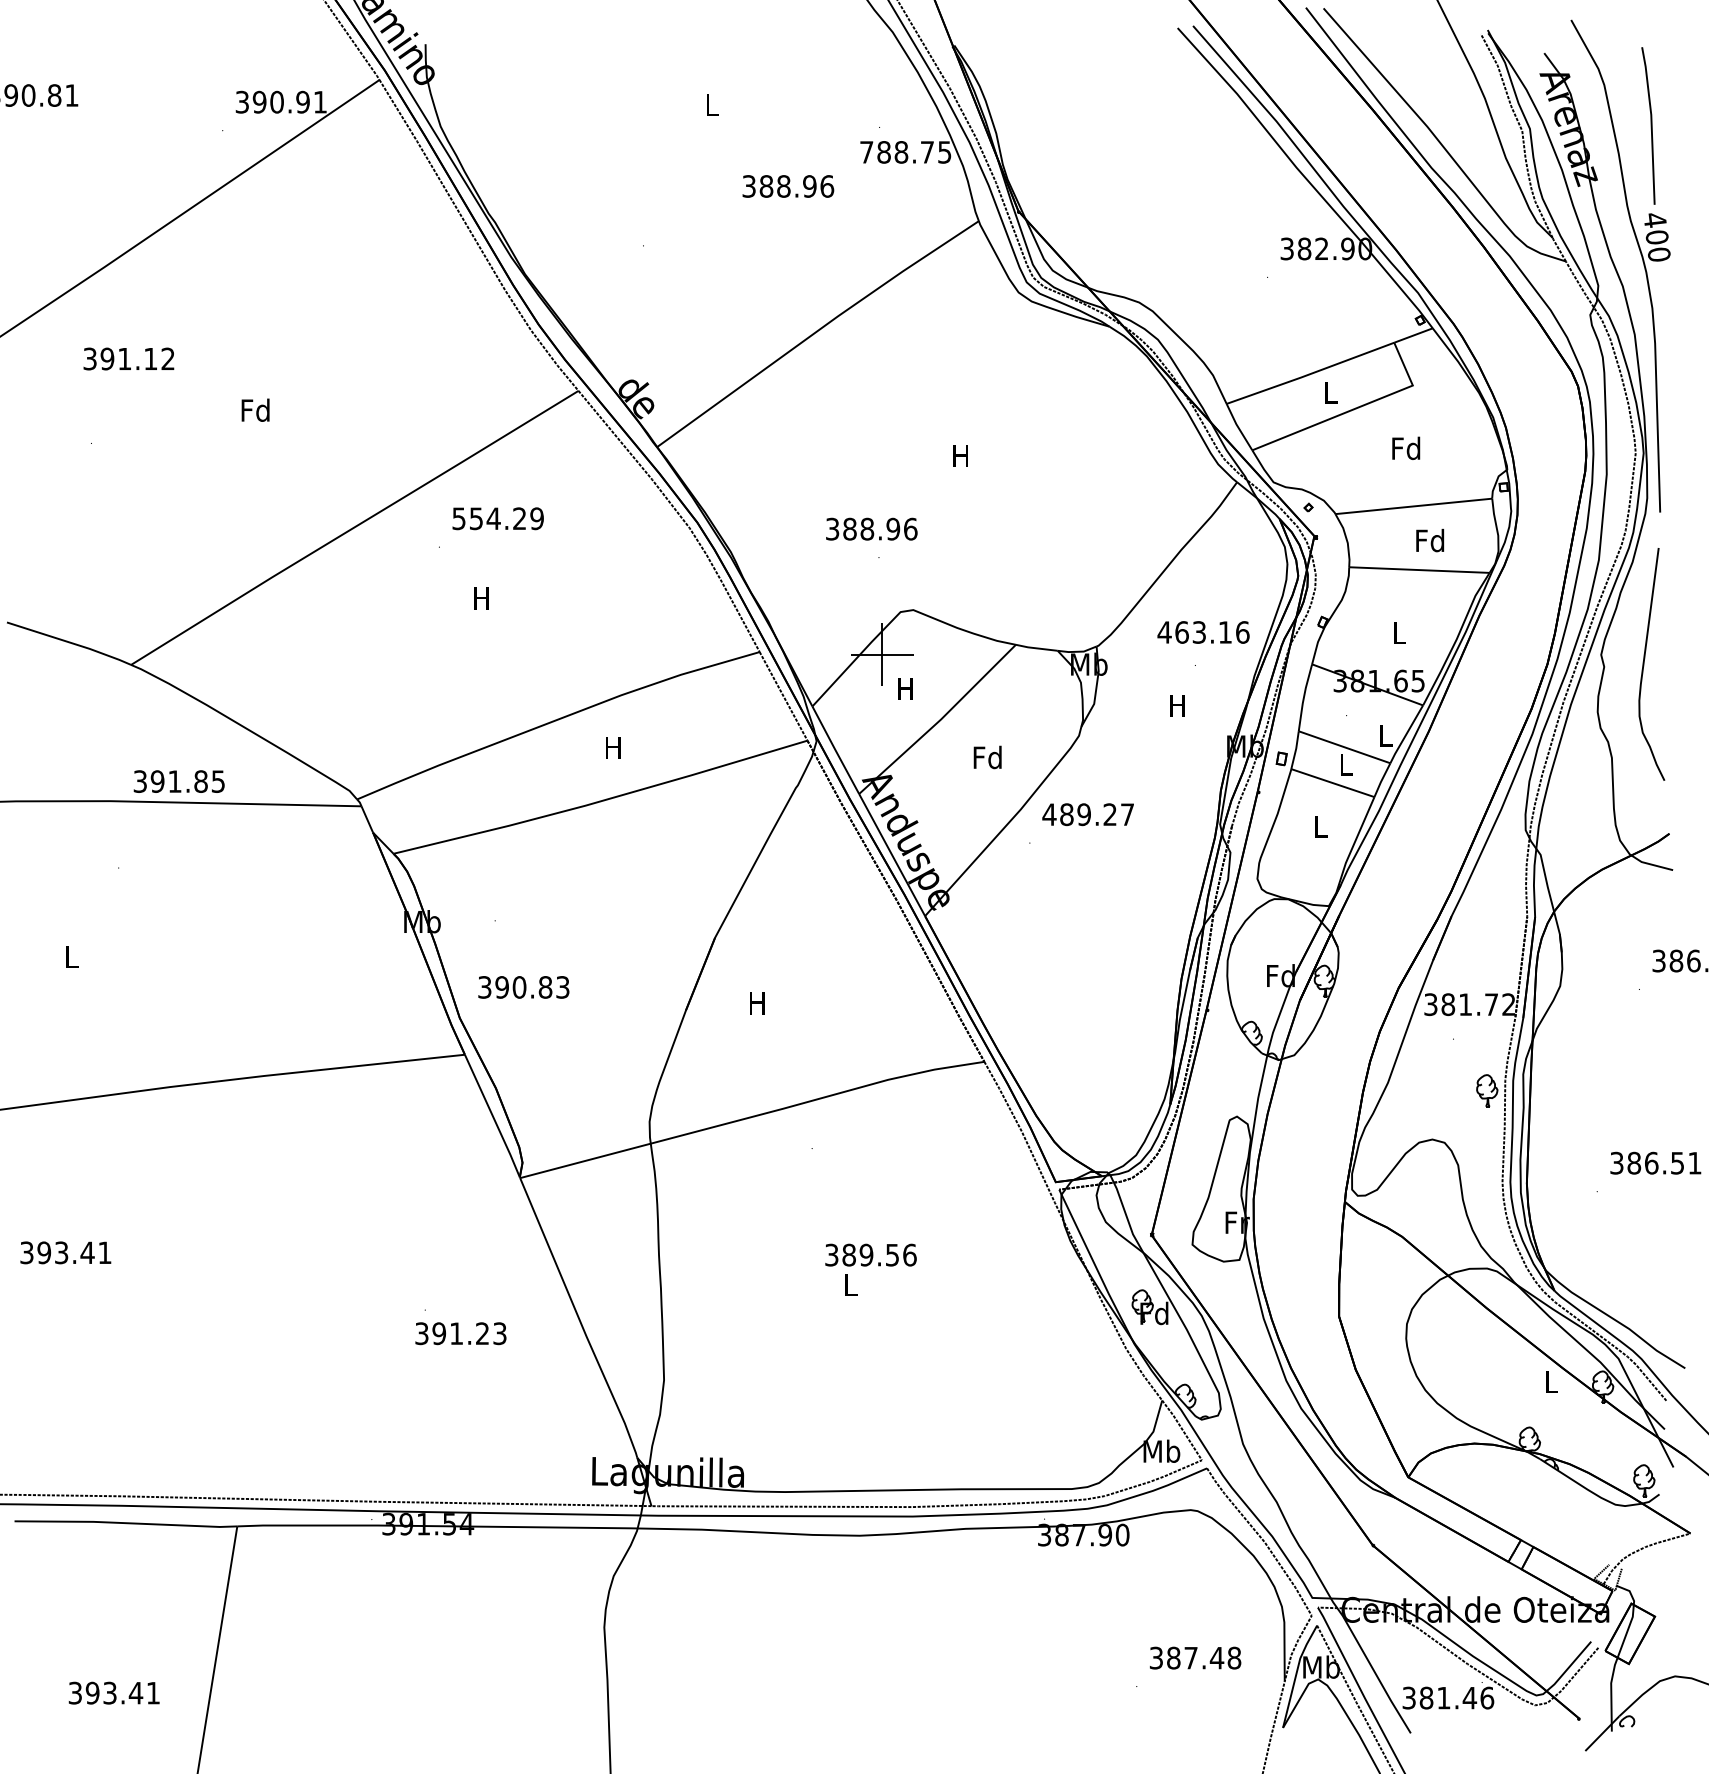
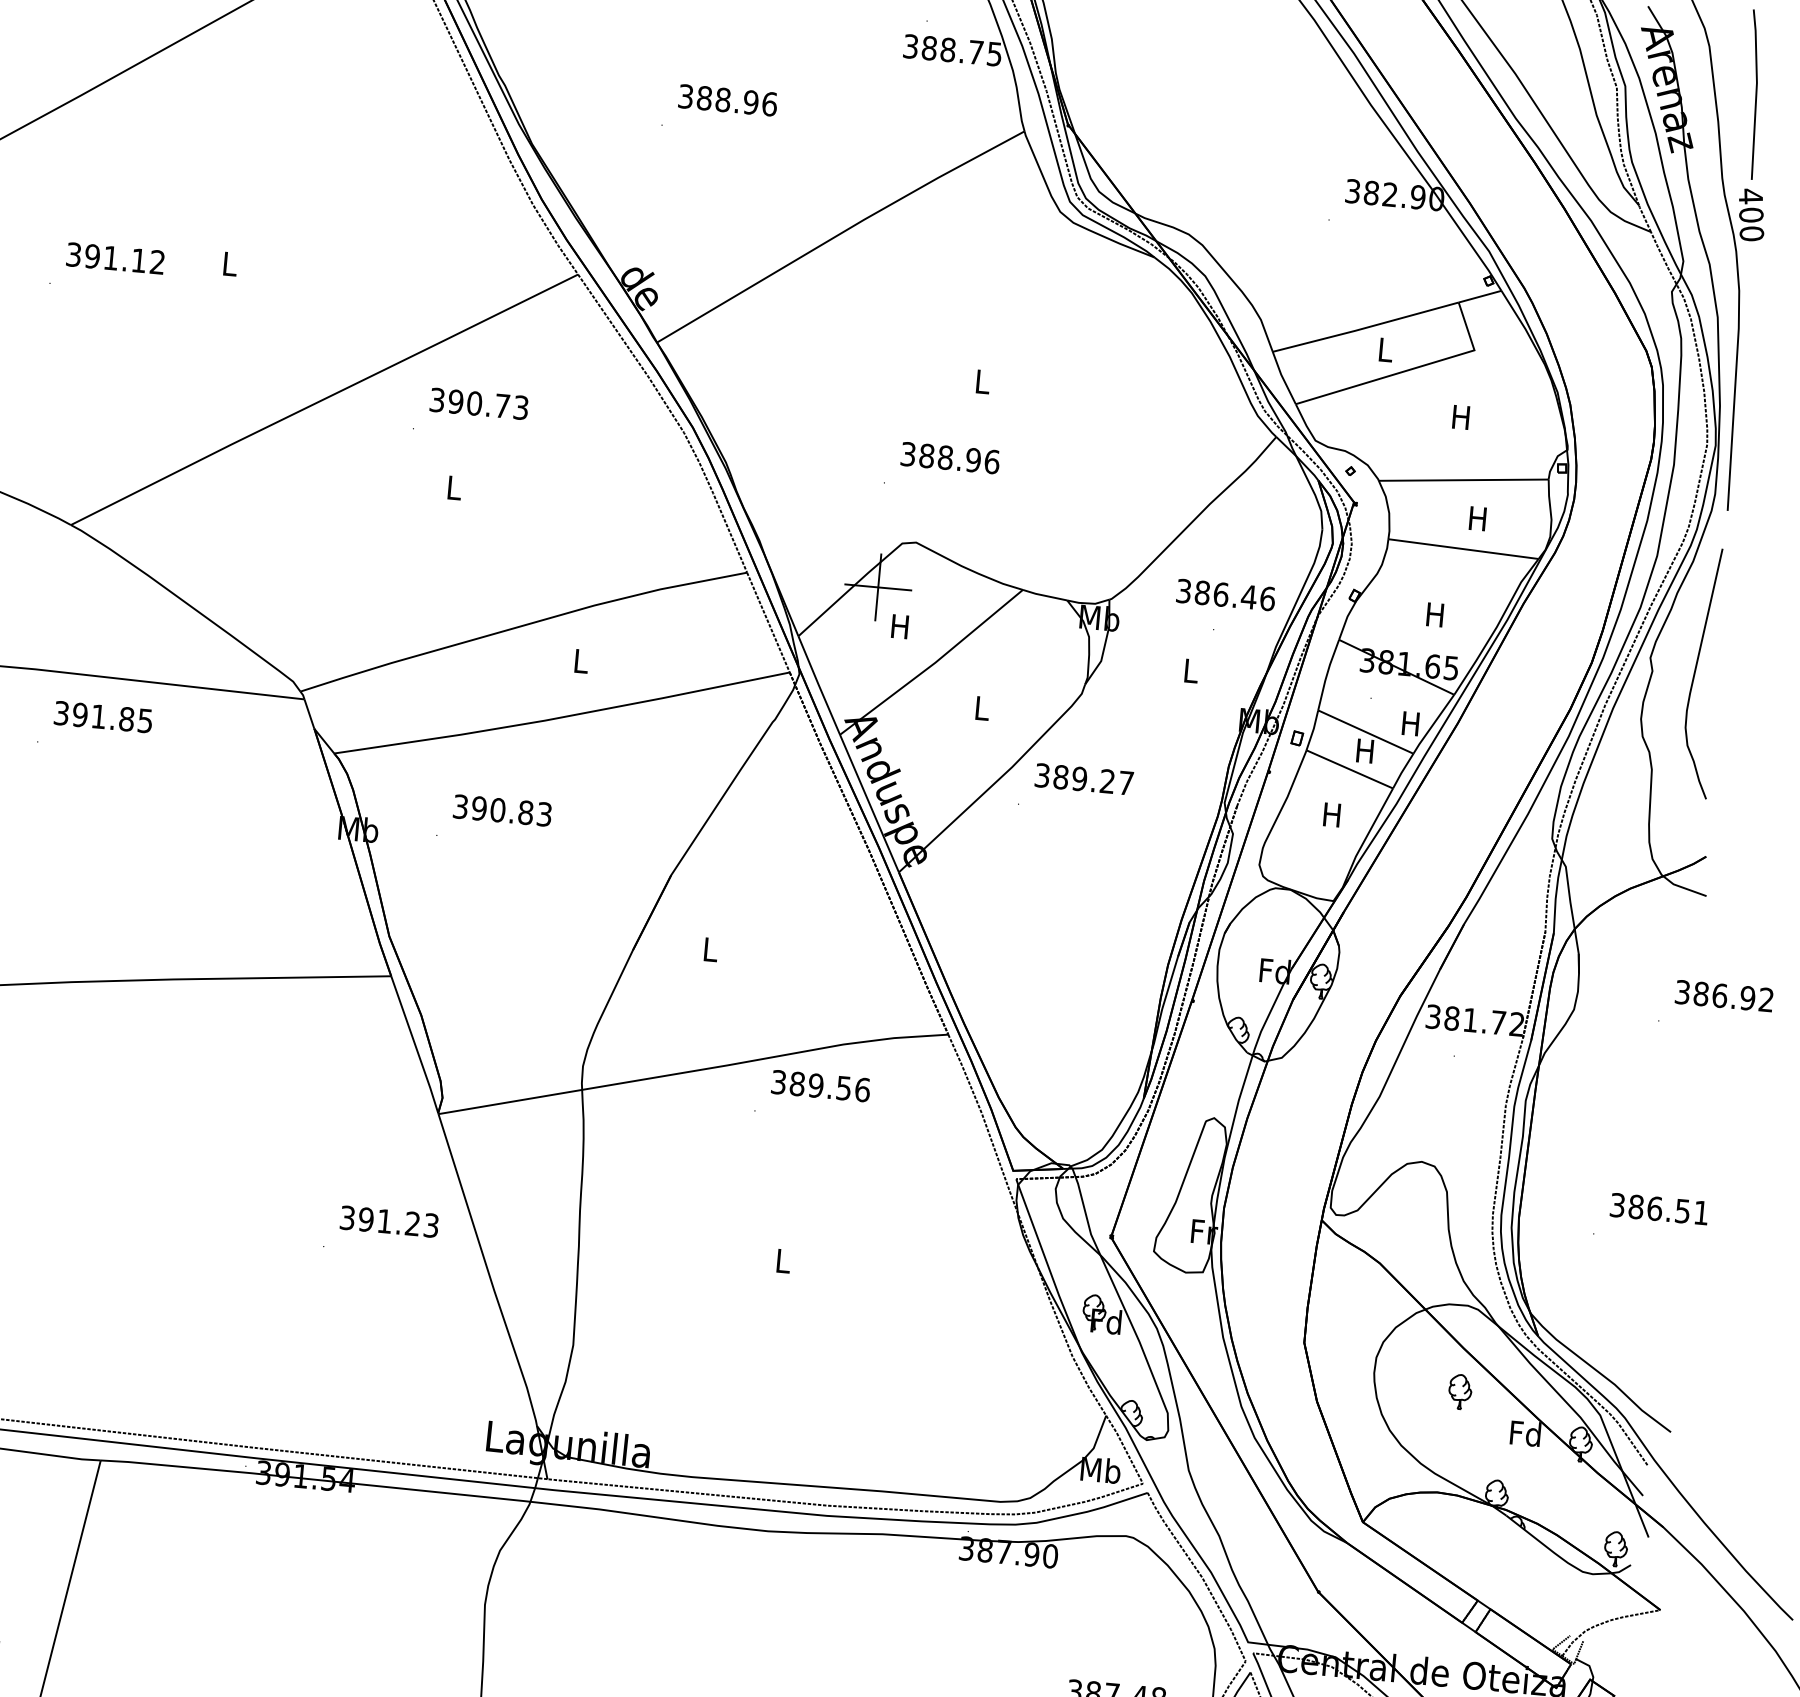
text: (866, 152) -> (910, 46), 788.75 -> 388.75
text: (788, 186) -> (728, 100), moved
text: (128, 358) -> (115, 257), moved
text: (255, 409) -> (229, 262), Fd -> L
text: (1406, 448) -> (1461, 417), Fd -> H
text: (960, 455) -> (981, 381), H -> L
text: (498, 518) -> (479, 403), 554.29 -> 390.73
text: (871, 528) -> (950, 457), moved
text: (1430, 540) -> (1478, 518), Fd -> H
text: (481, 598) -> (453, 487), H -> L
text: (1194, 632) -> (1215, 594), 463.16 -> 386.46
text: (1398, 632) -> (1434, 614), L -> H
text: (1177, 705) -> (1190, 670), H -> L
text: (1385, 735) -> (1410, 723), L -> H
text: (613, 747) -> (580, 660), H -> L
text: (987, 757) -> (981, 708), Fd -> L
text: (1345, 764) -> (1365, 750), L -> H
text: (178, 781) -> (102, 716), moved
text: (1049, 814) -> (1042, 775), 489.27 -> 389.27
text: (1320, 826) -> (1332, 814), L -> H
text: (523, 987) -> (502, 810), moved
text: (757, 1003) -> (710, 949), H -> L
part: (1487, 1090) -> (1460, 1391), moved
text: (870, 1254) -> (820, 1085), moved
text: (460, 1333) -> (389, 1221), moved
text: (1550, 1381) -> (1524, 1433), L -> Fd

